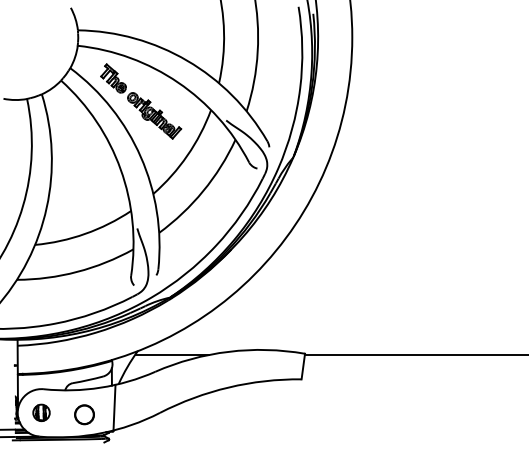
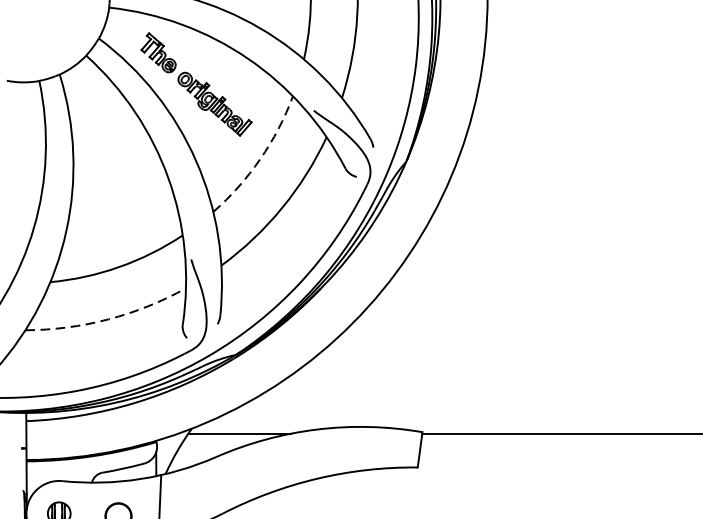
arc: (187, 155) -> (260, 158), solid -> dashed
arc: (77, 271) -> (108, 318), solid -> dashed

